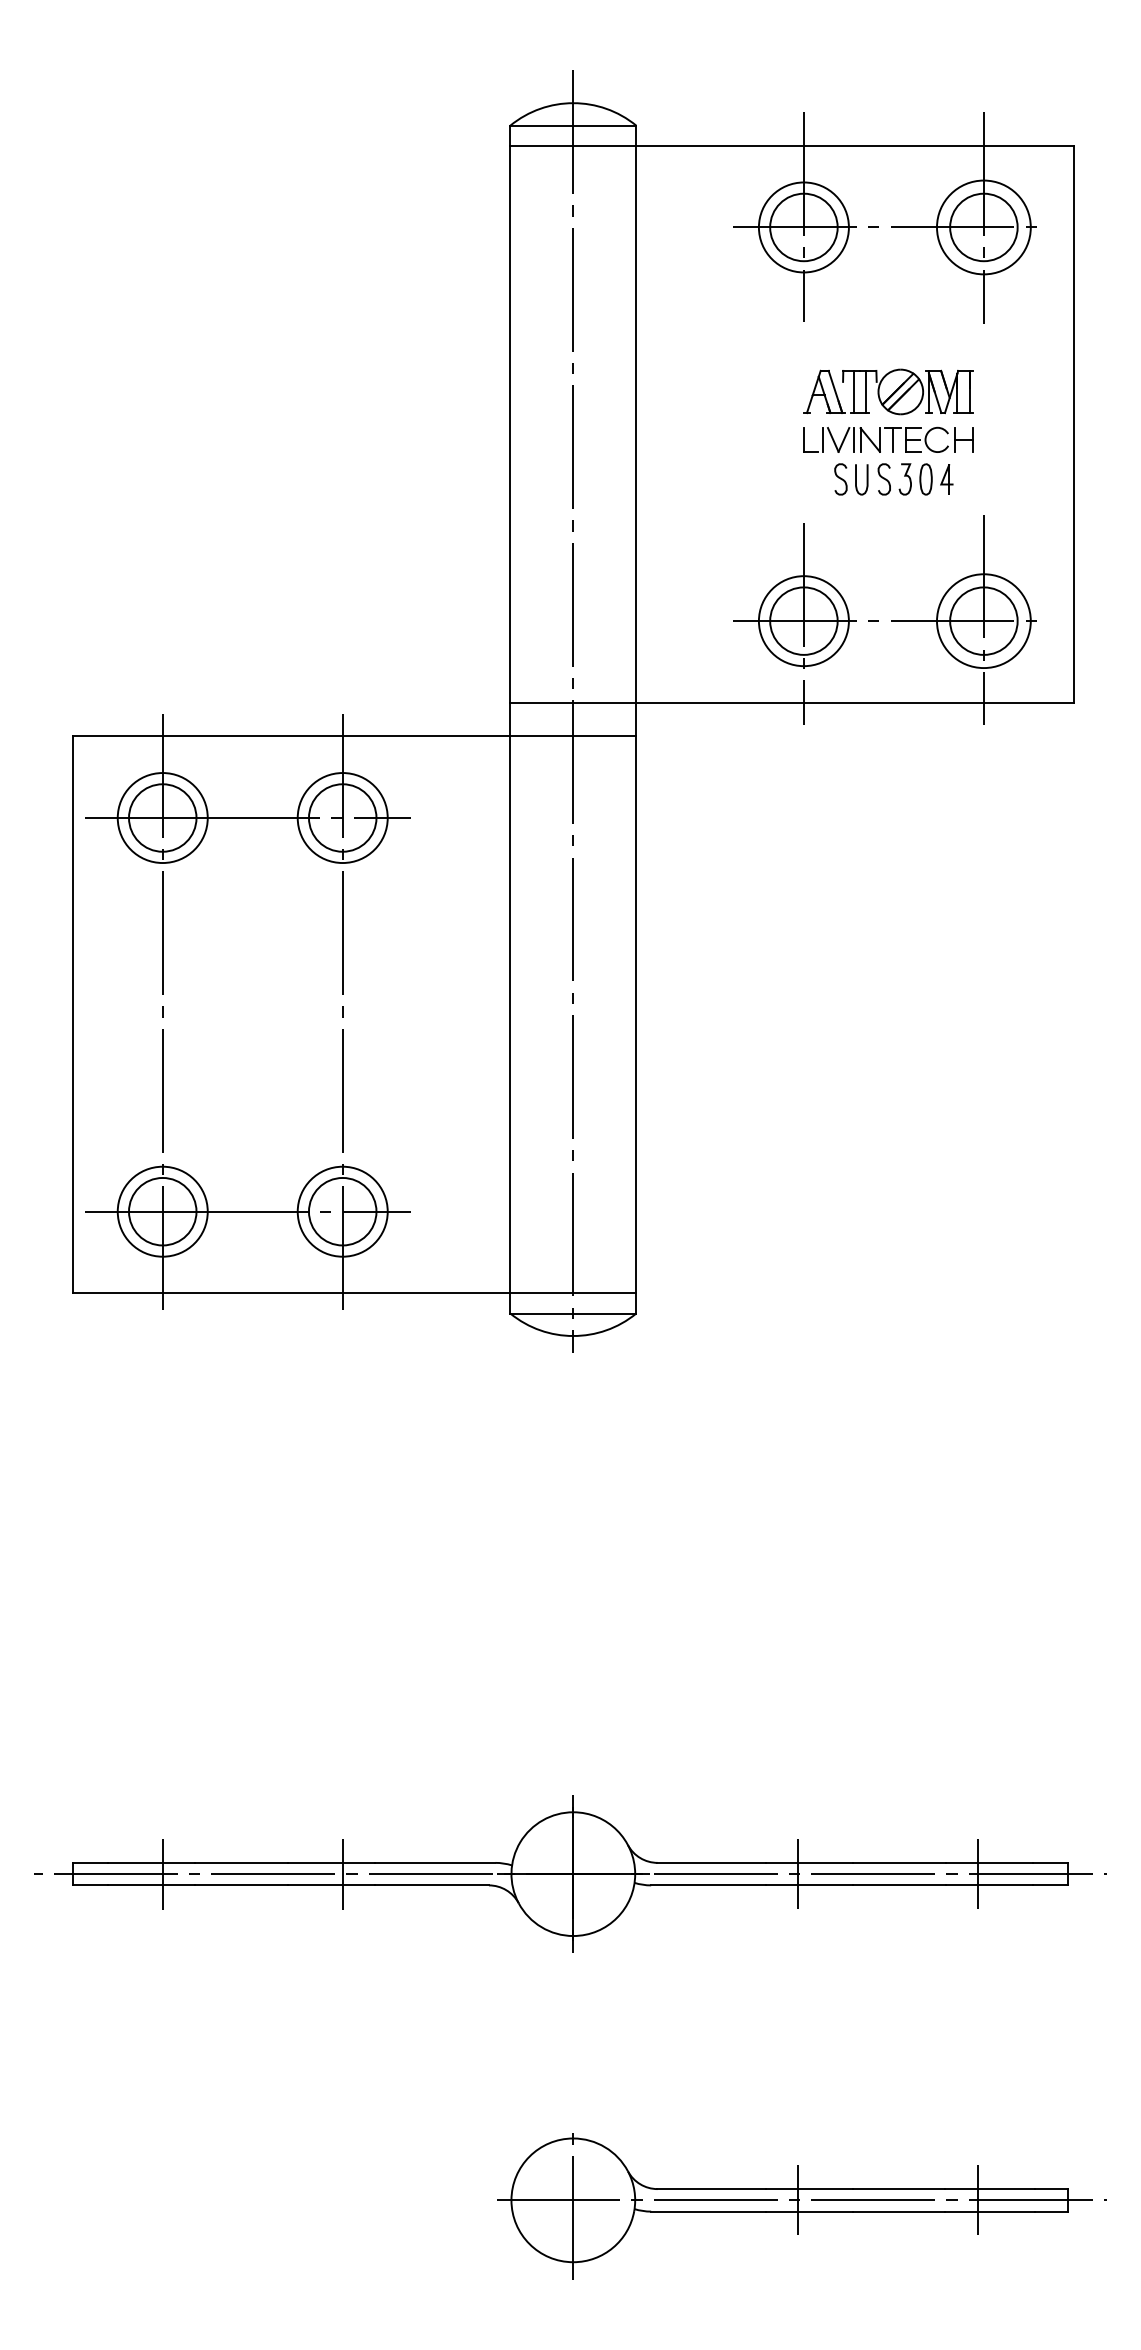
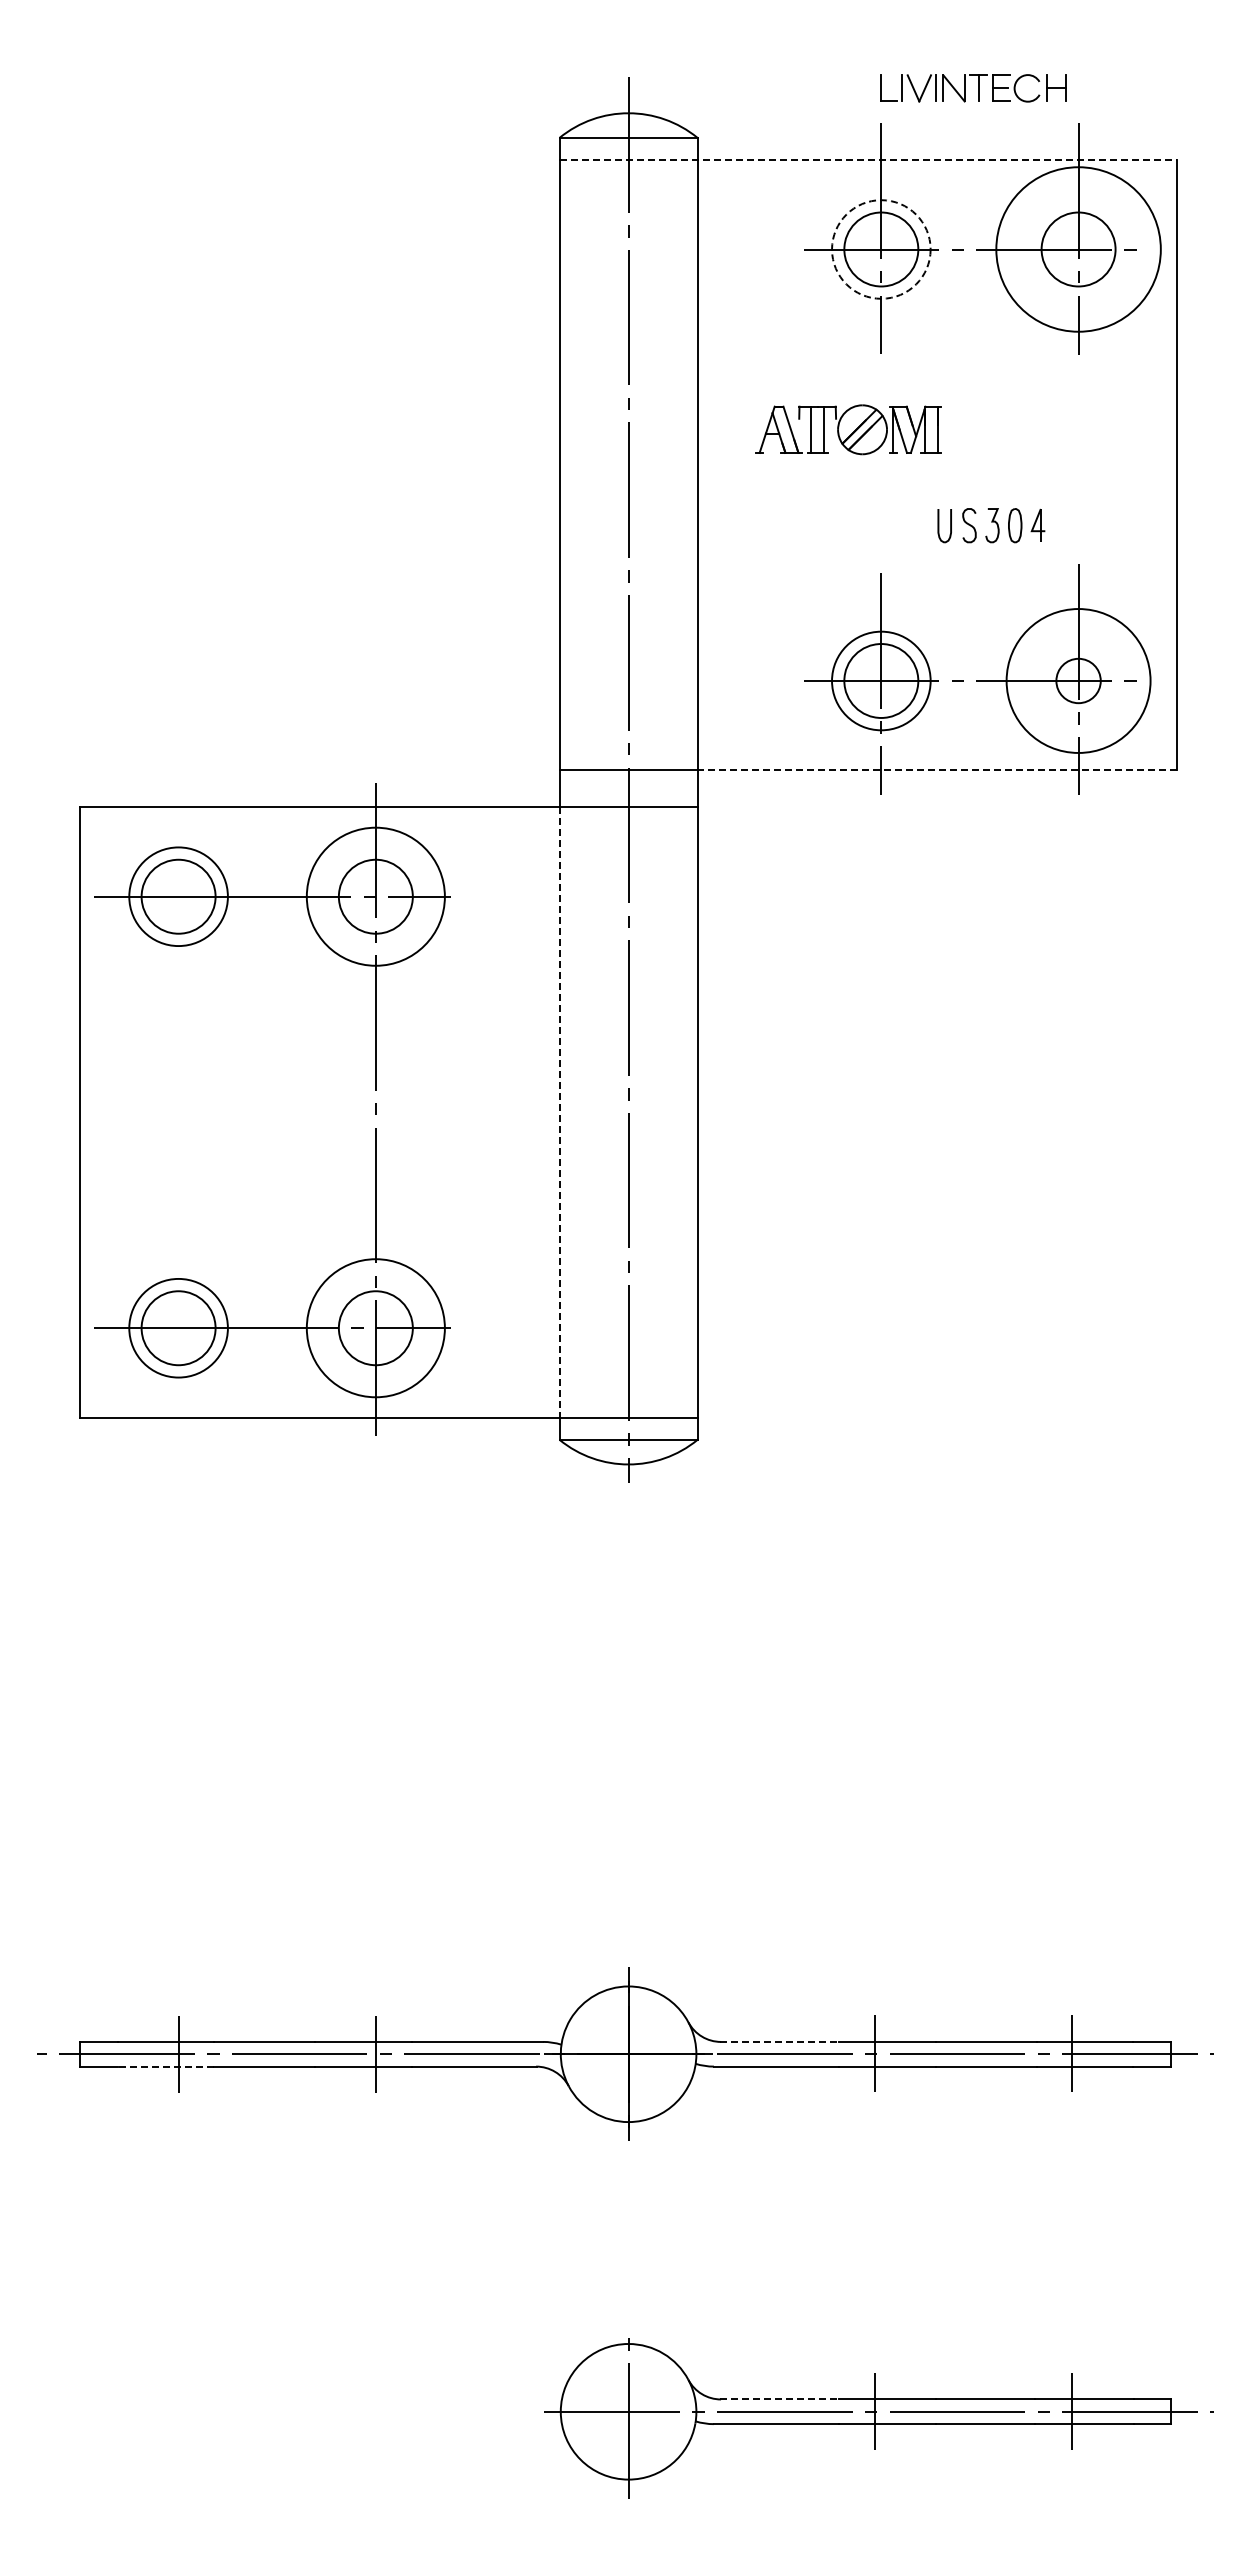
line: (792, 146) -> (868, 160), solid -> dashed
circle: (804, 227) -> (881, 249), solid -> dashed
circle: (983, 227) -> (1078, 249), size x1.6
part: (888, 391) -> (848, 429), moved
part: (888, 440) -> (973, 88), moved
curve: (840, 479) -> (921, 525), removed
circle: (983, 620) -> (1078, 680), size x0.6
circle: (983, 620) -> (1078, 680), size x1.4
line: (855, 702) -> (937, 770), solid -> dashed
circle: (342, 817) -> (375, 896), size x1.4
line: (162, 1014) -> (178, 1112), removed
line: (510, 1015) -> (559, 1113), solid -> dashed
circle: (342, 1211) -> (375, 1327), size x1.4
line: (711, 1862) -> (780, 2041), solid -> dashed
line: (150, 1885) -> (165, 2066), solid -> dashed
line: (711, 2189) -> (780, 2399), solid -> dashed

